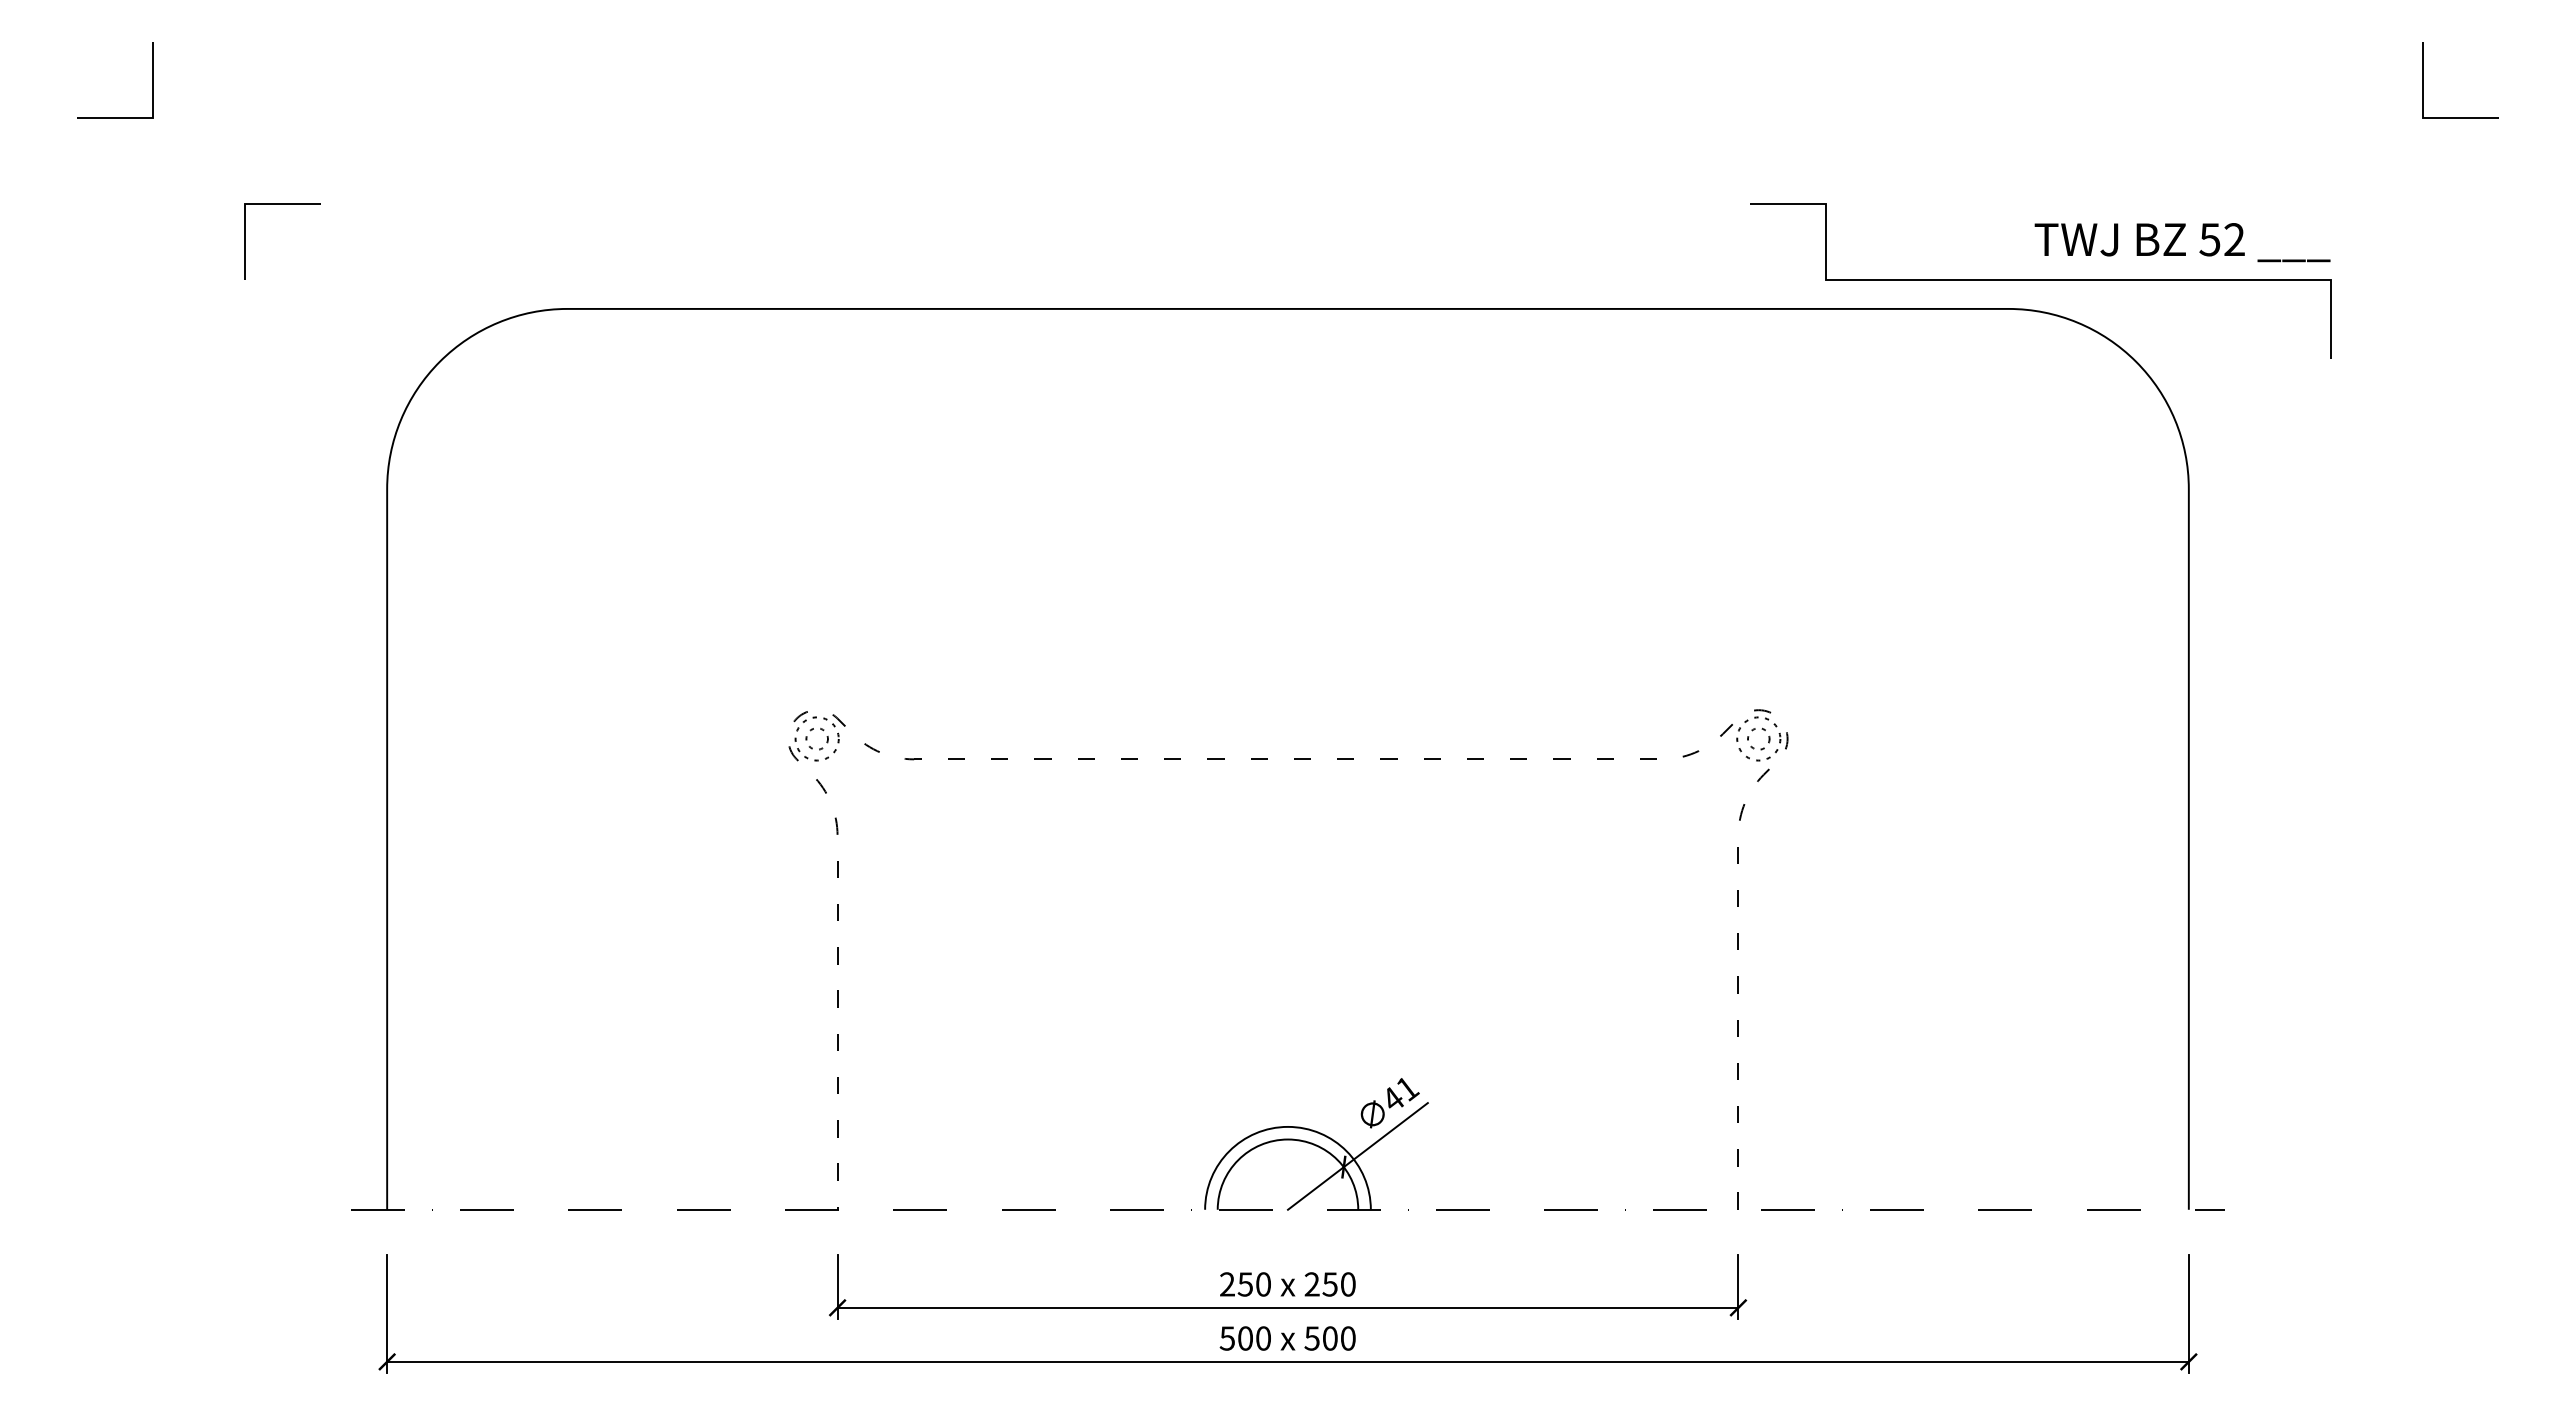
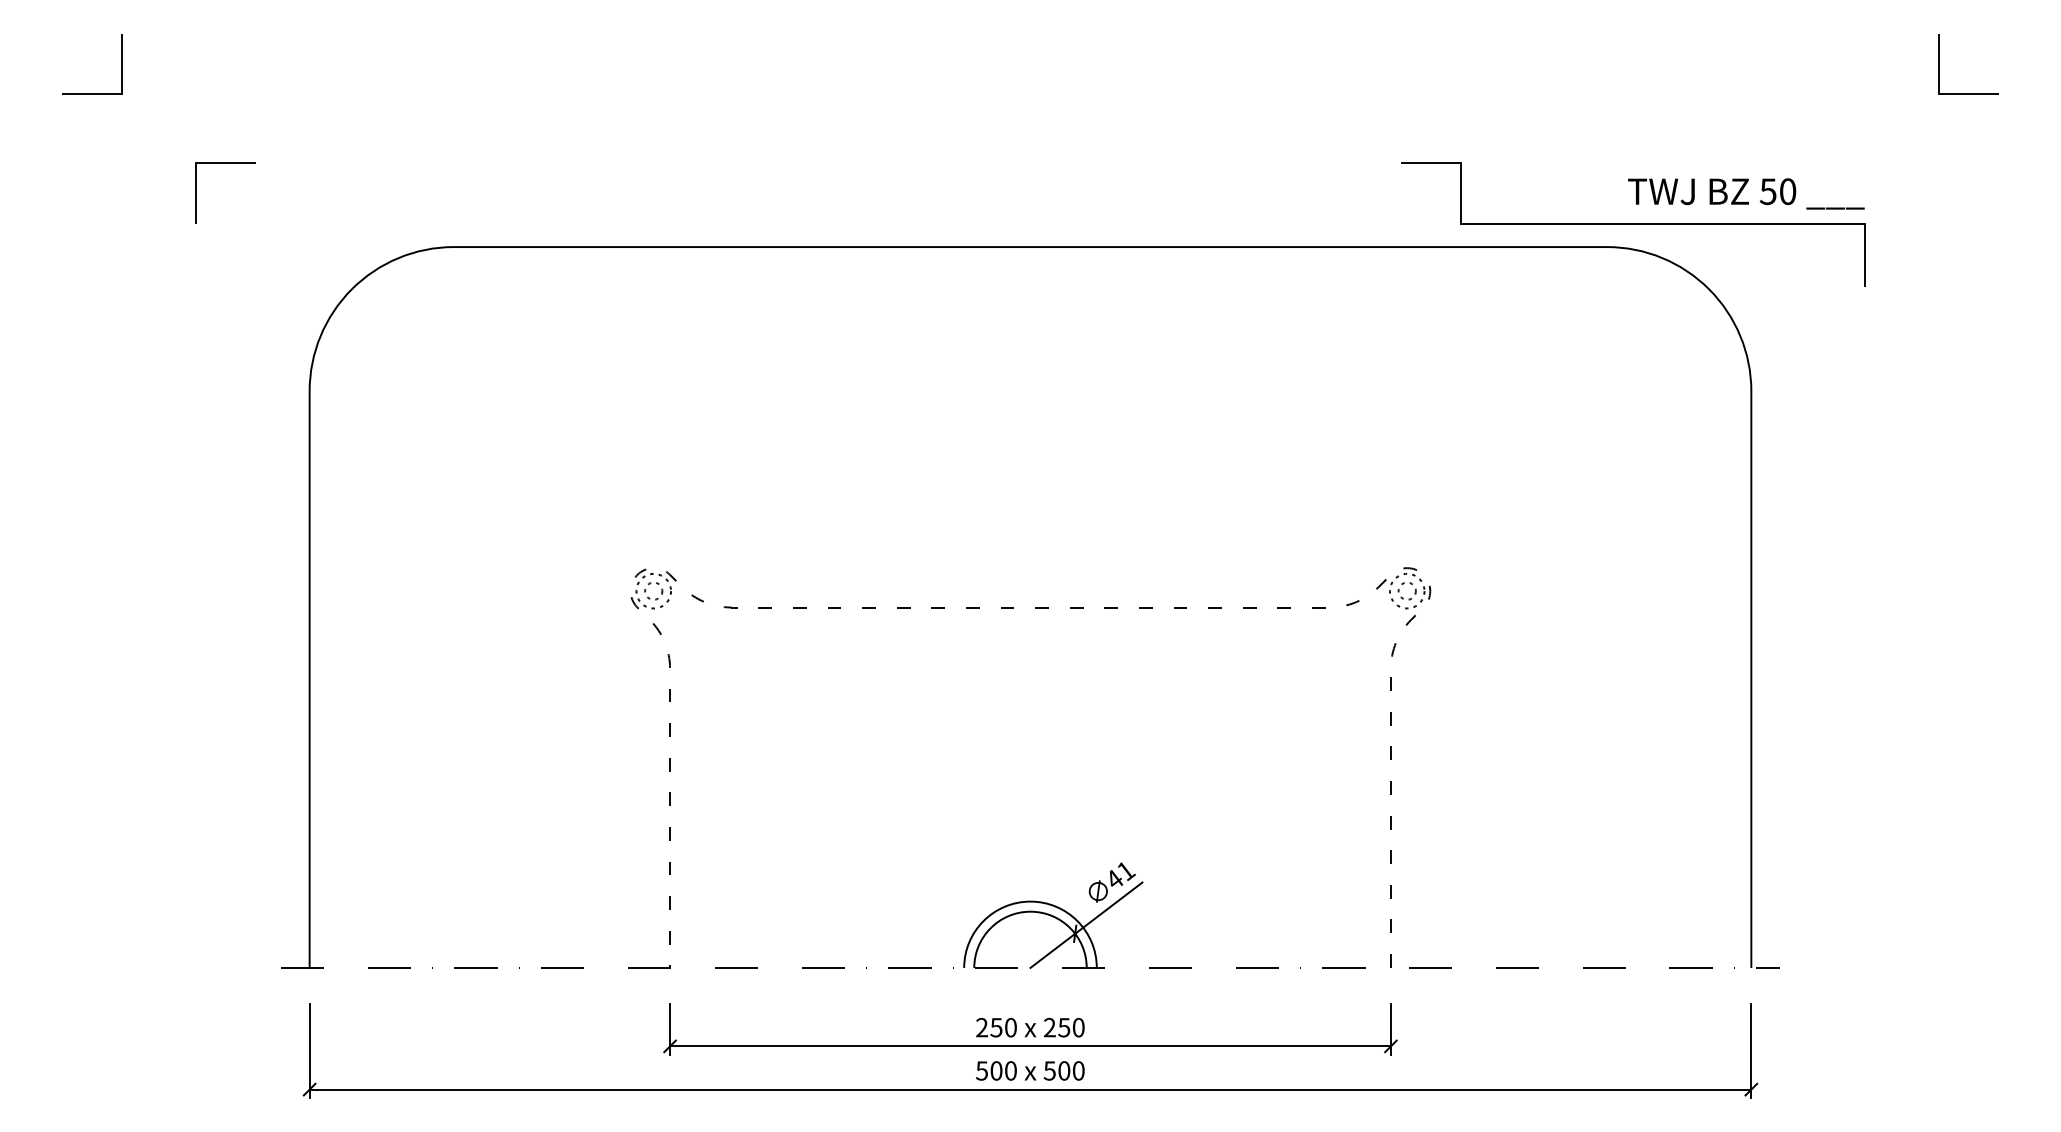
text: (2234, 239) -> (1787, 191), 52 -> 50

